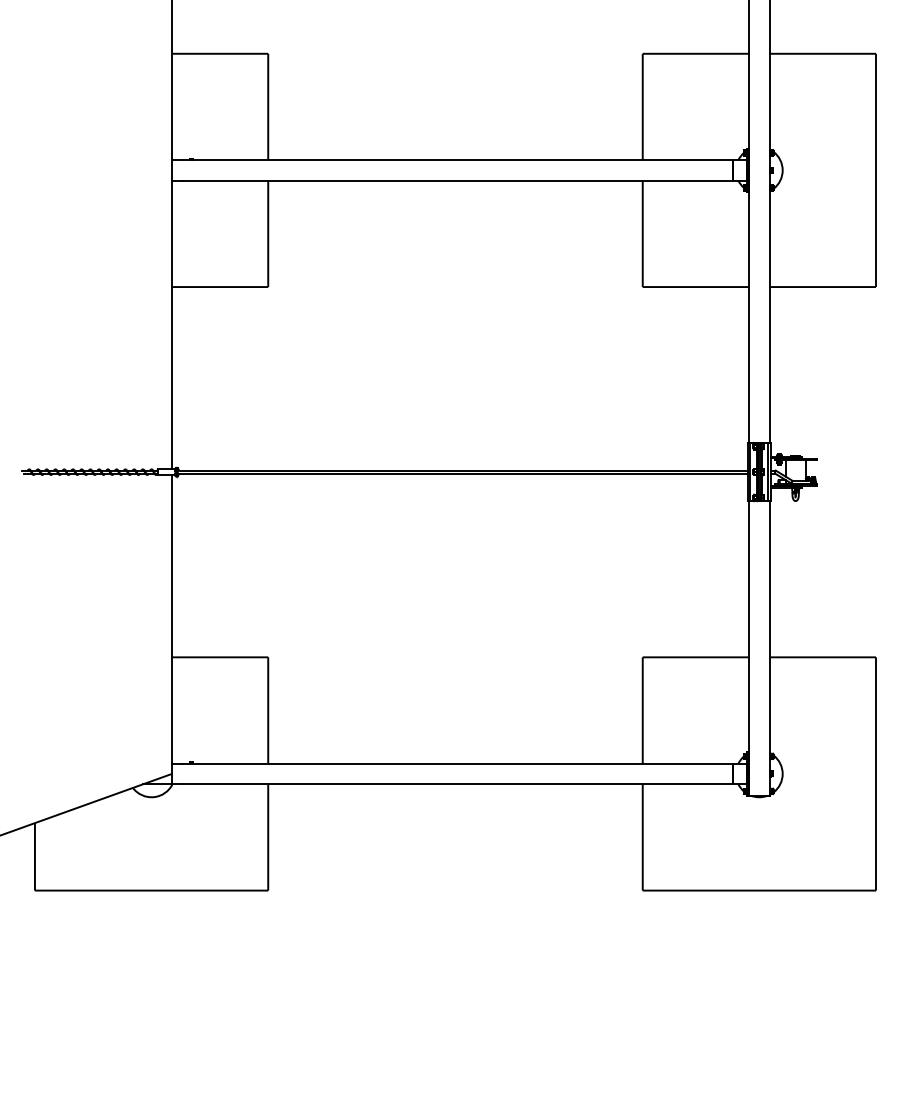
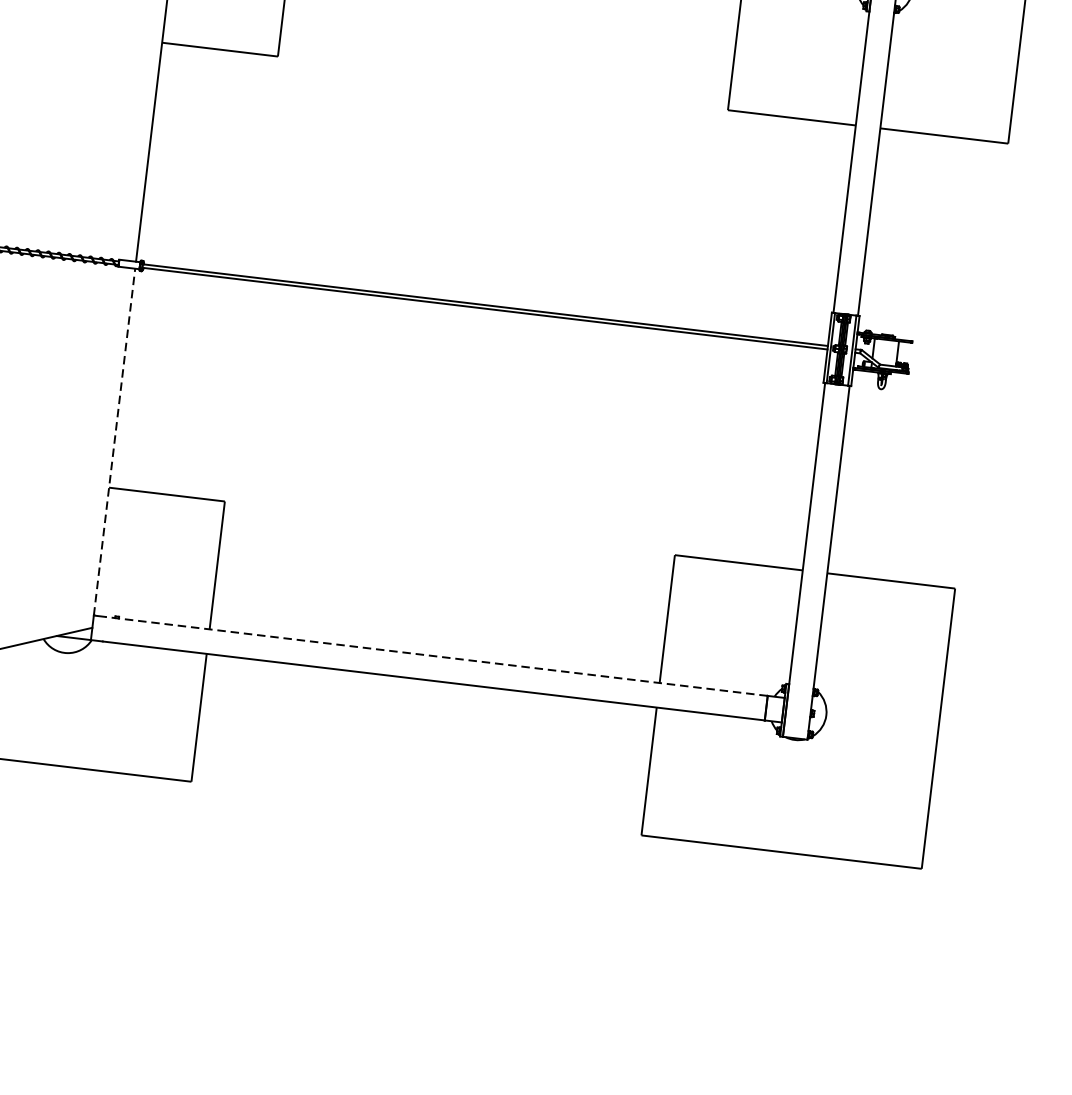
line: (171, 618) -> (114, 440), solid -> dashed
line: (456, 763) -> (435, 656), solid -> dashed

